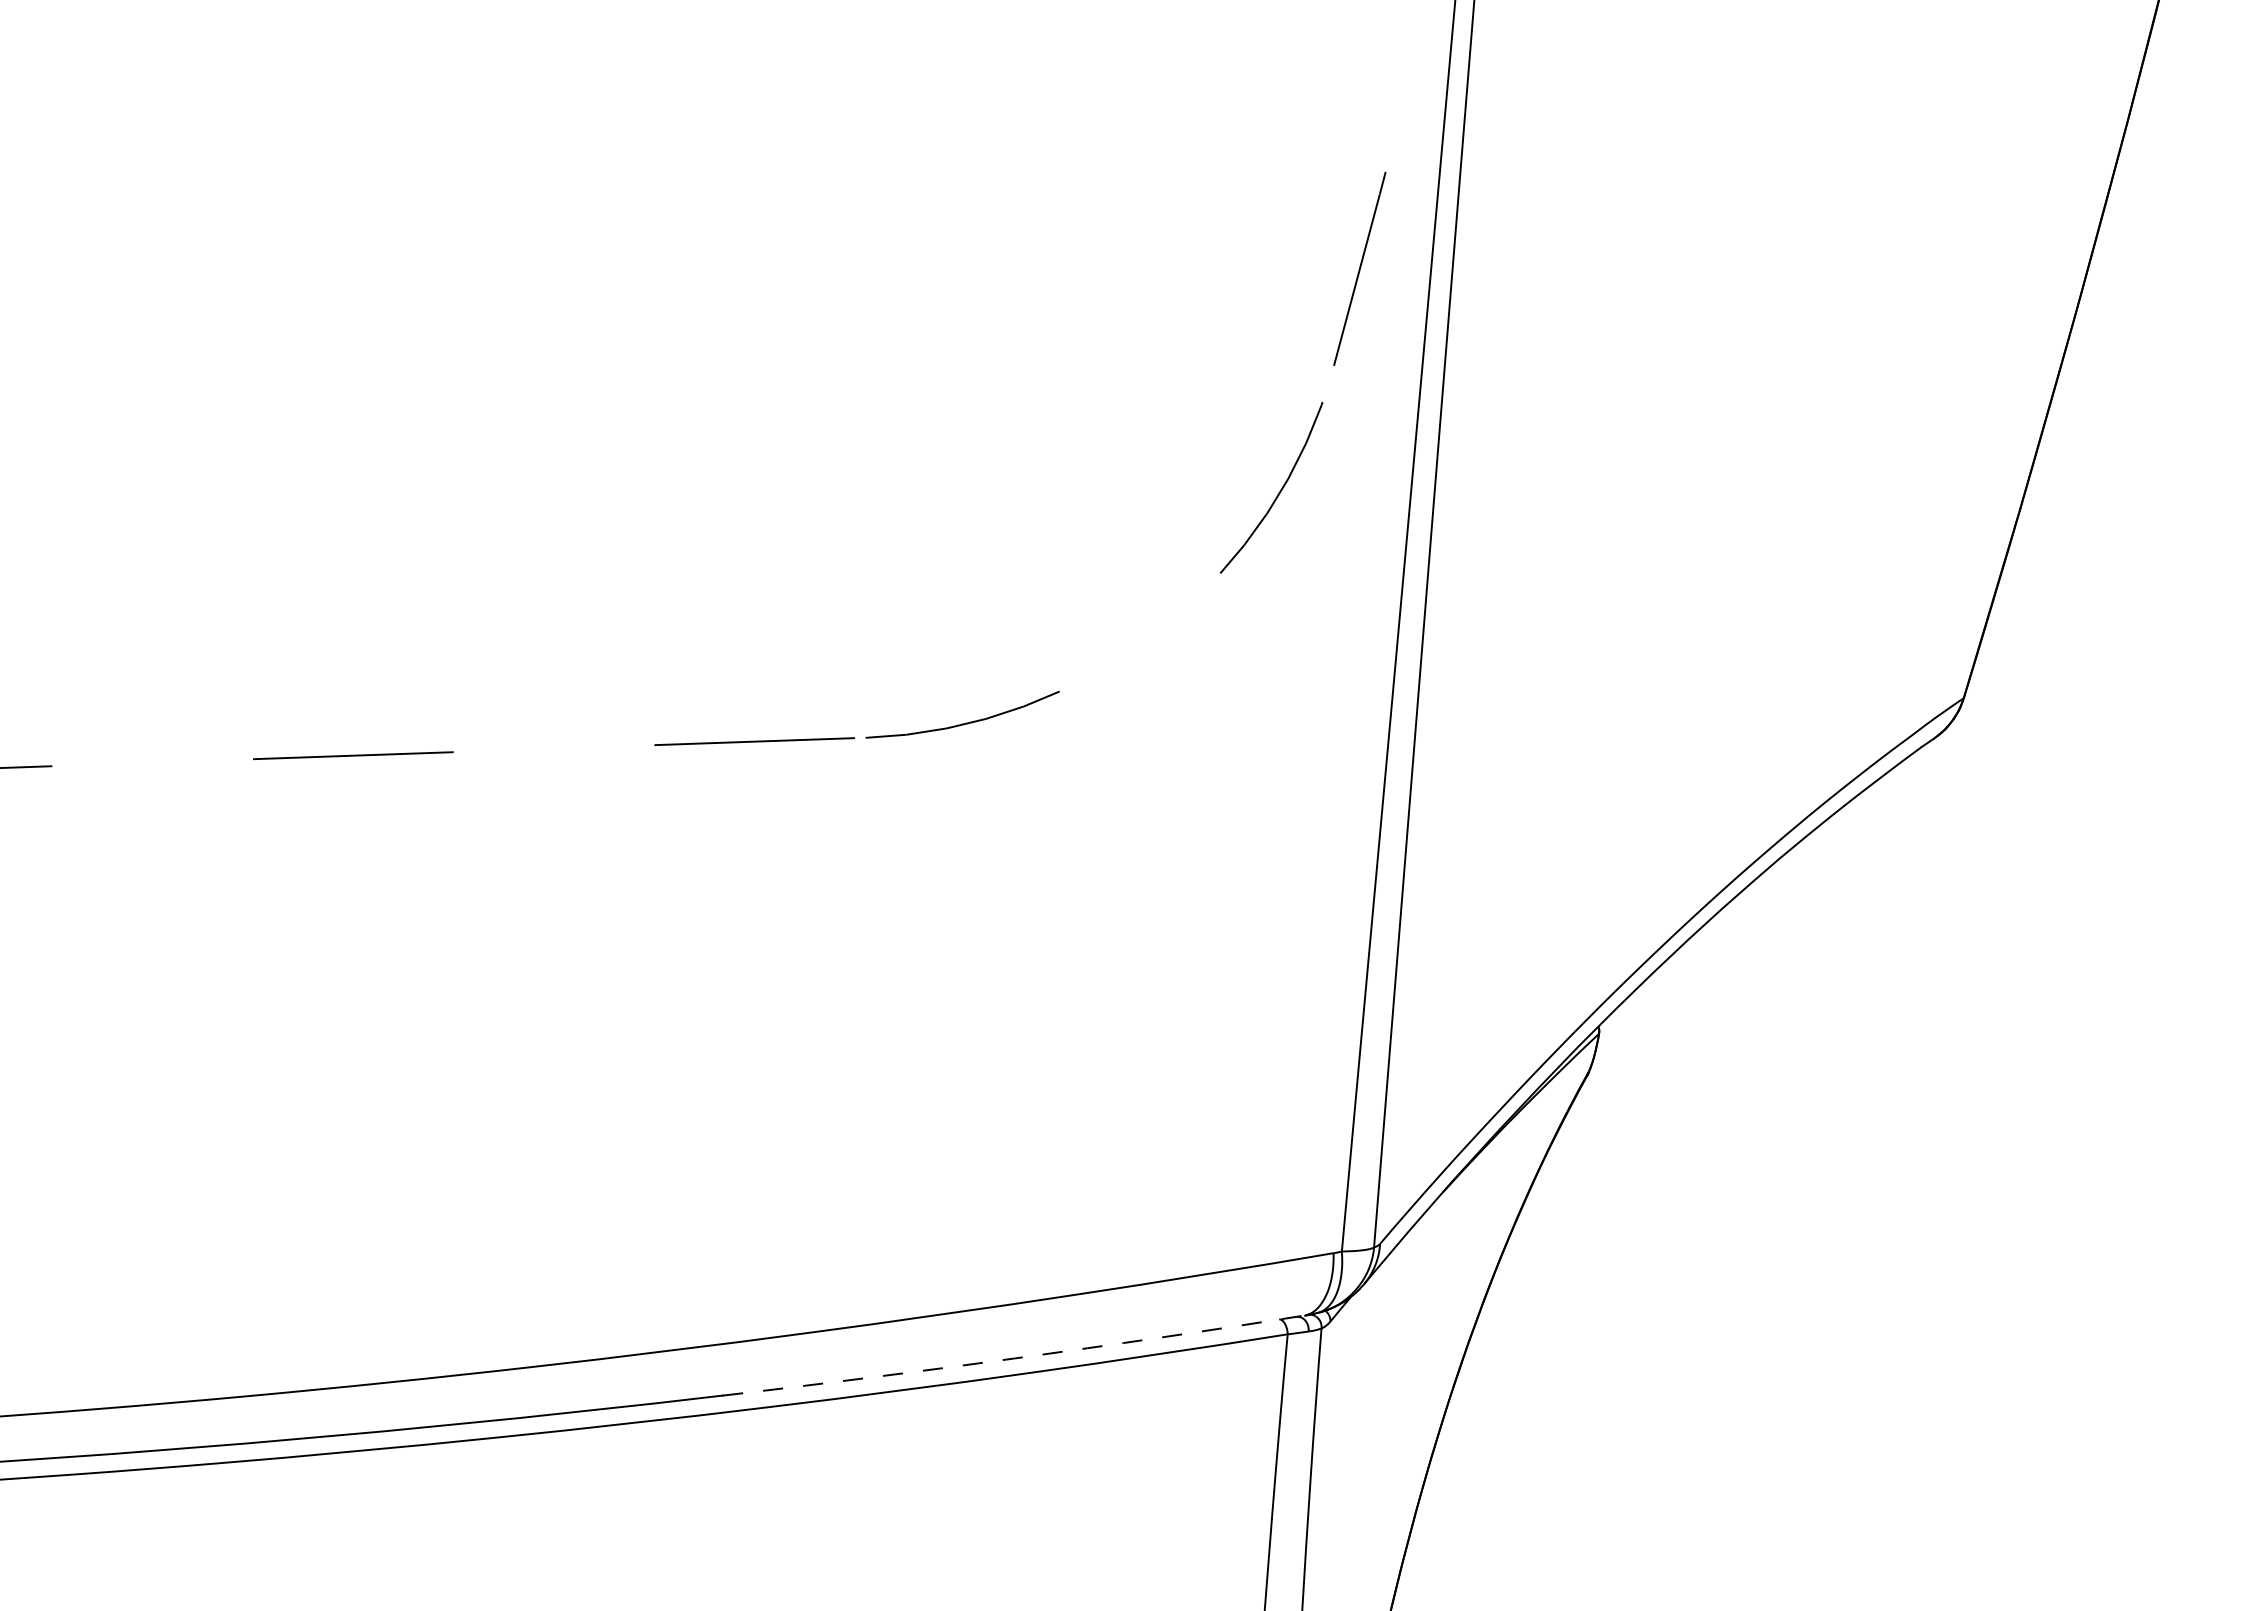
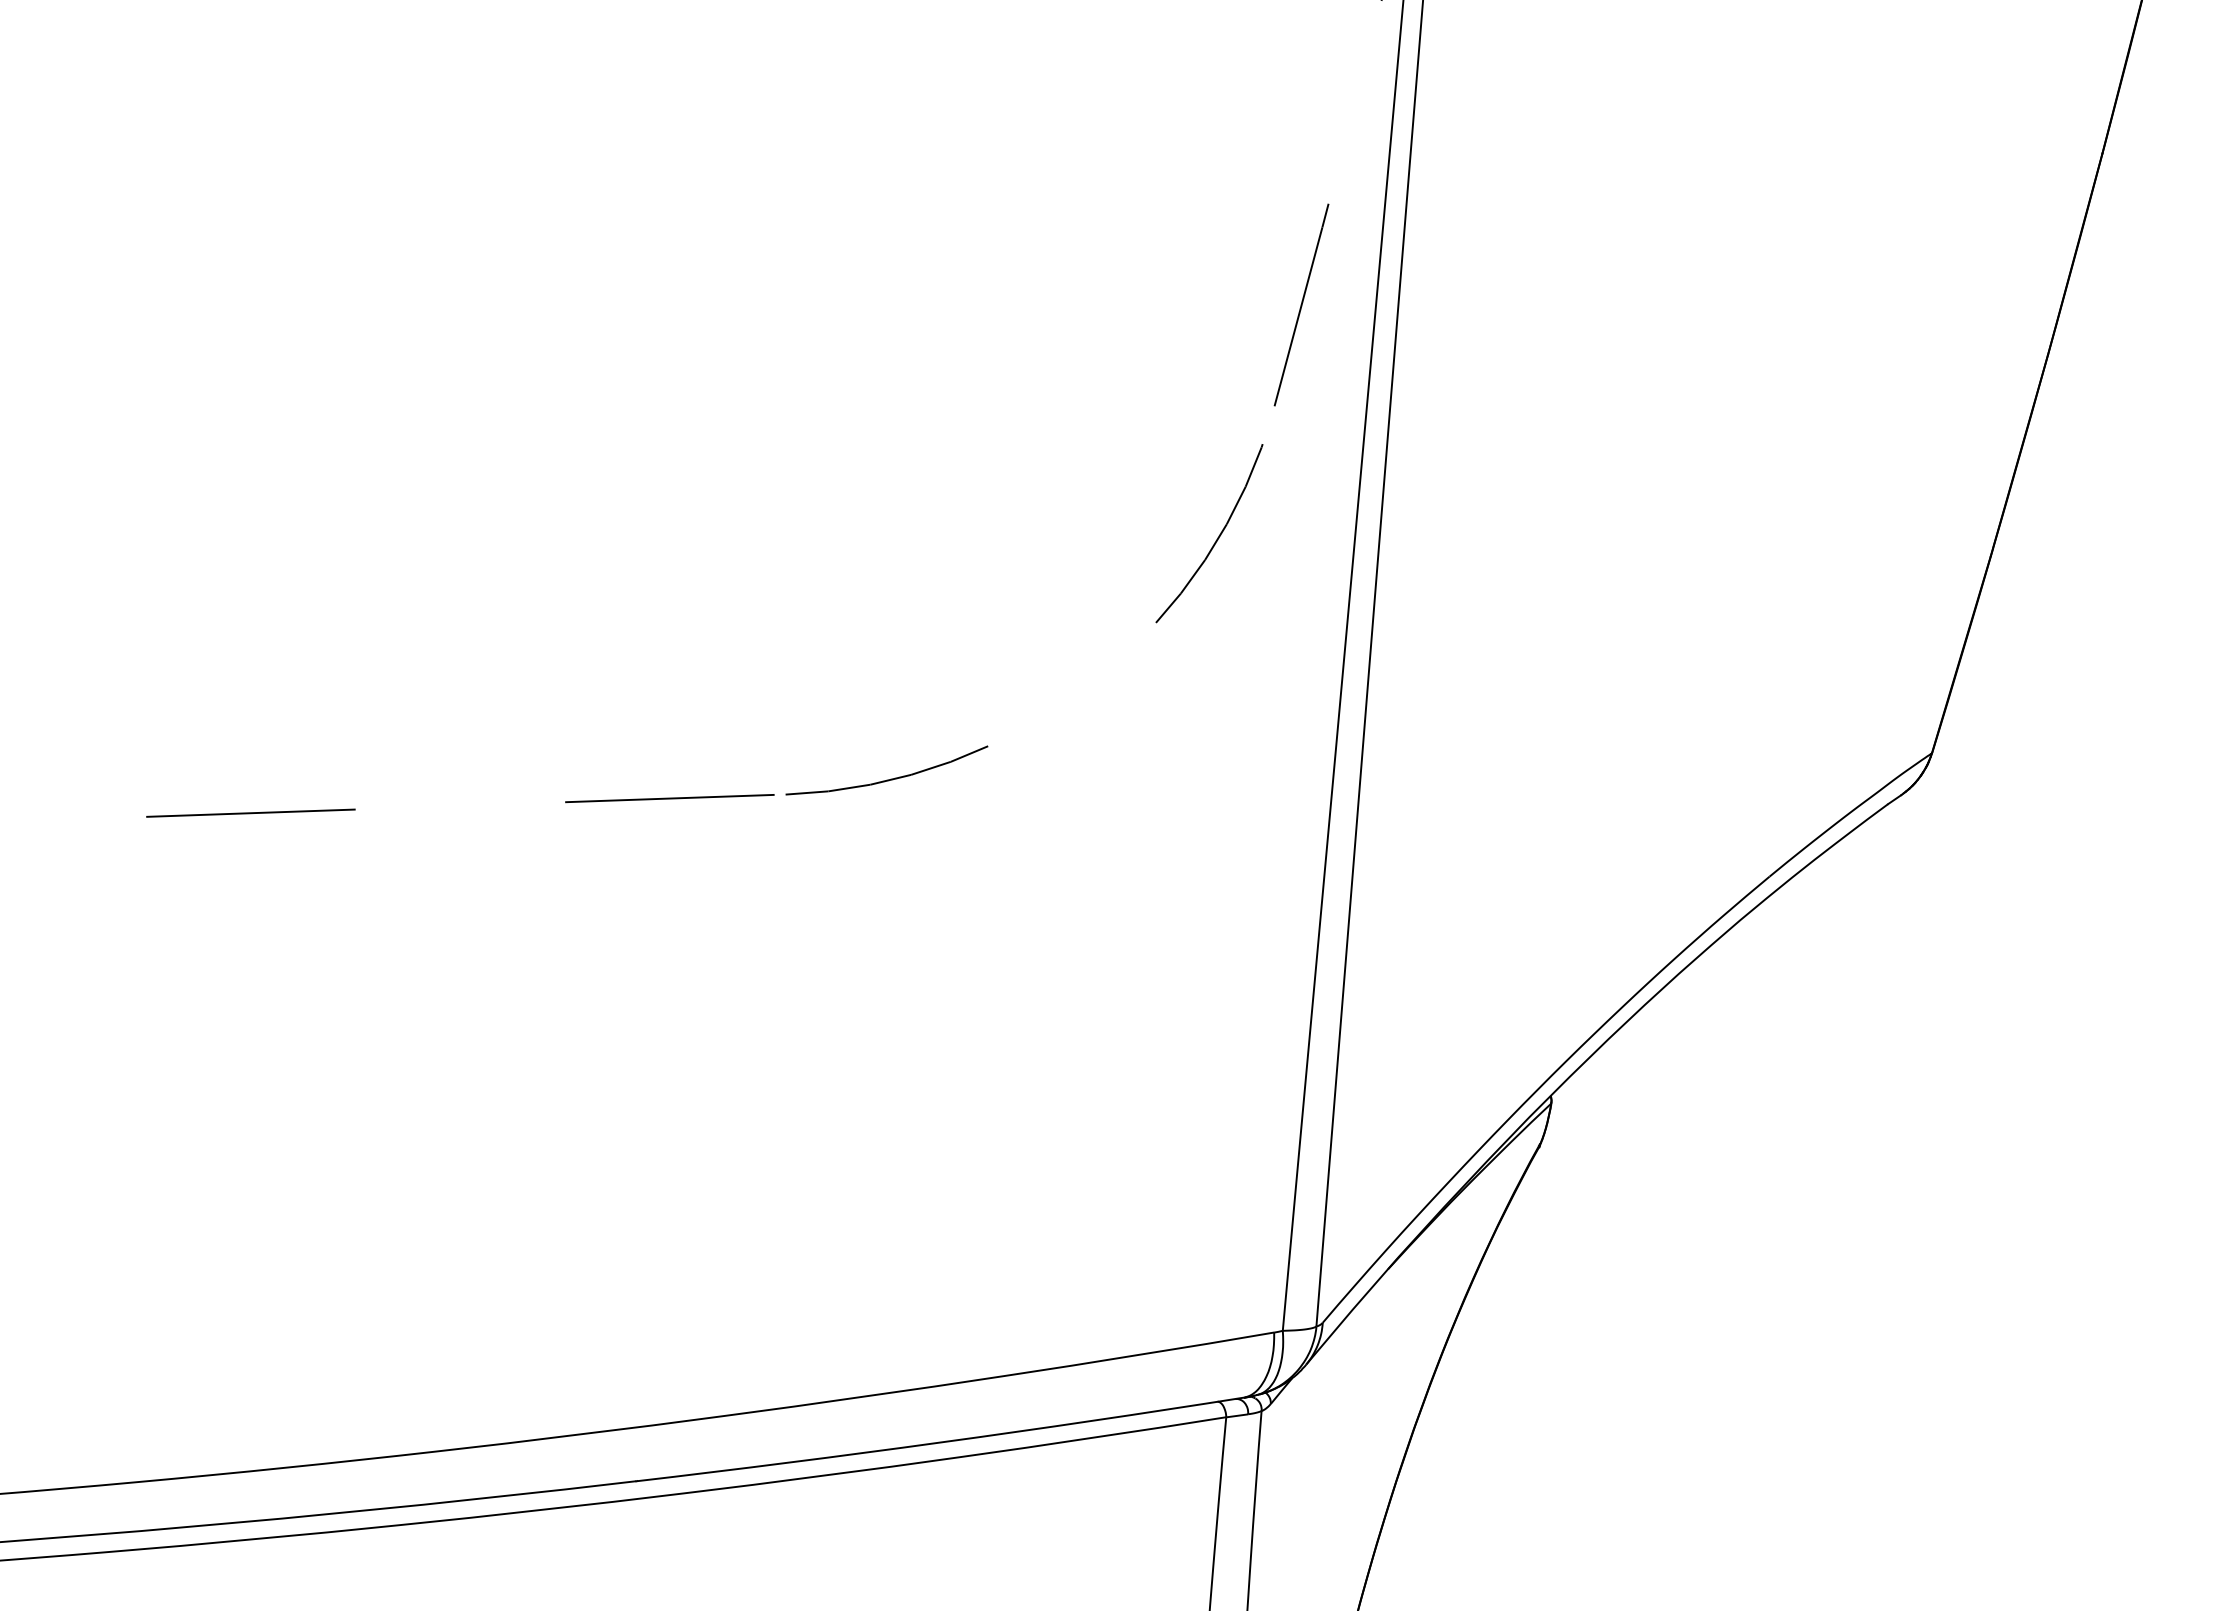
arc: (1014, 1358) -> (941, 1442), dashed -> solid

